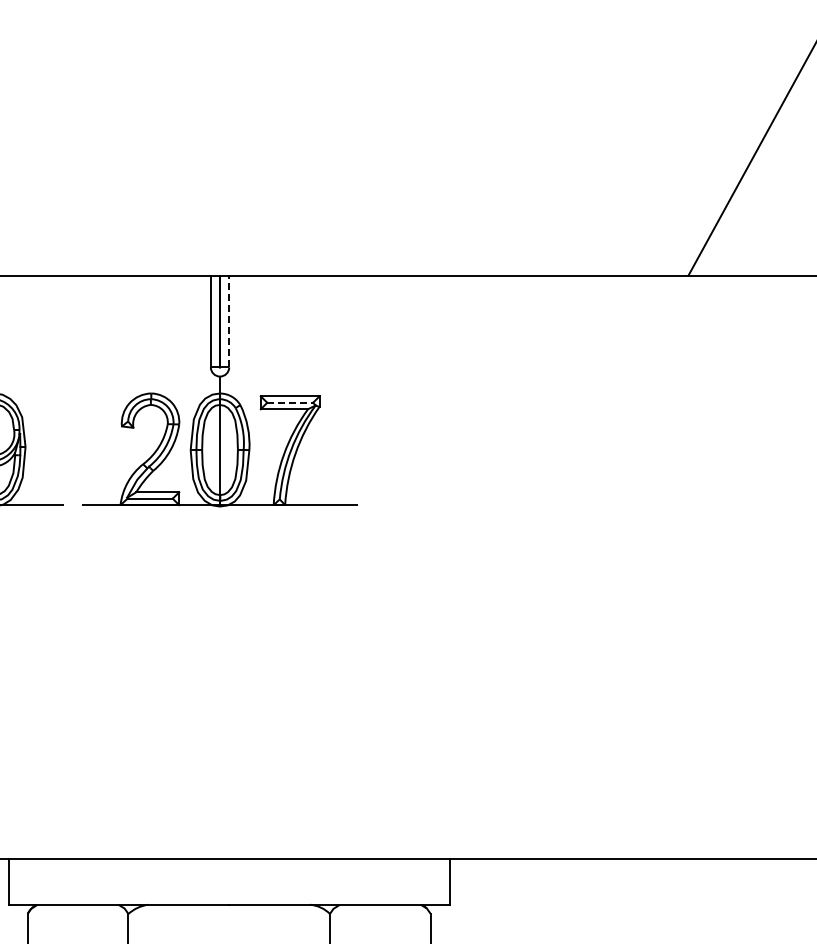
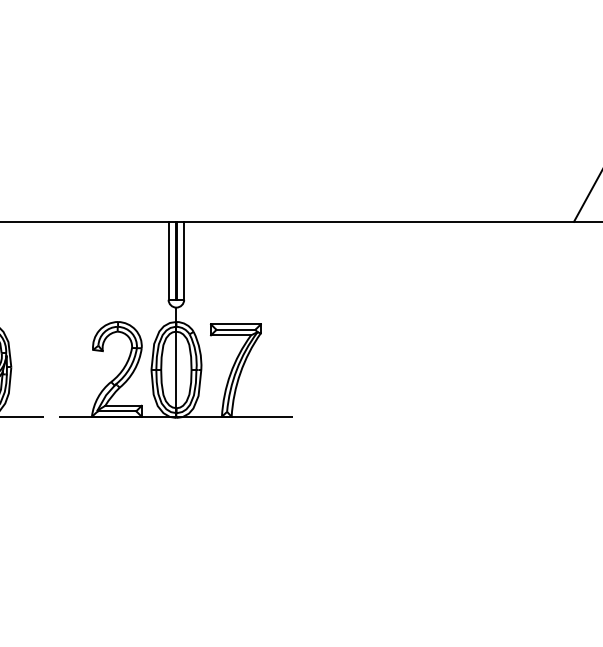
line: (229, 321) -> (184, 260), dashed -> solid
line: (290, 402) -> (236, 329), dashed -> solid

